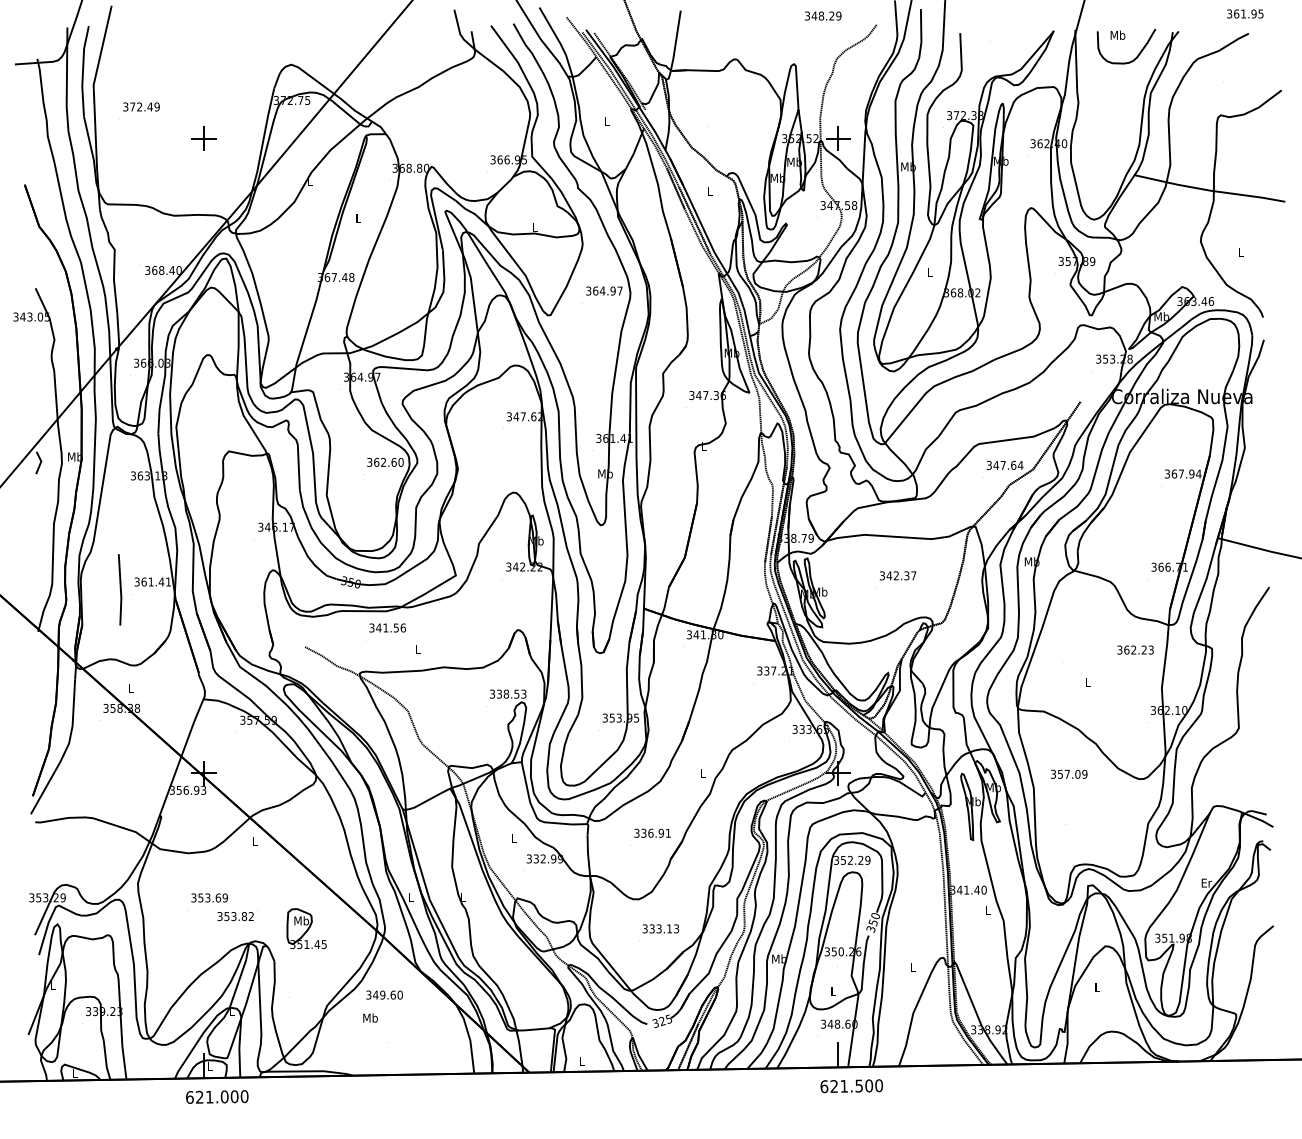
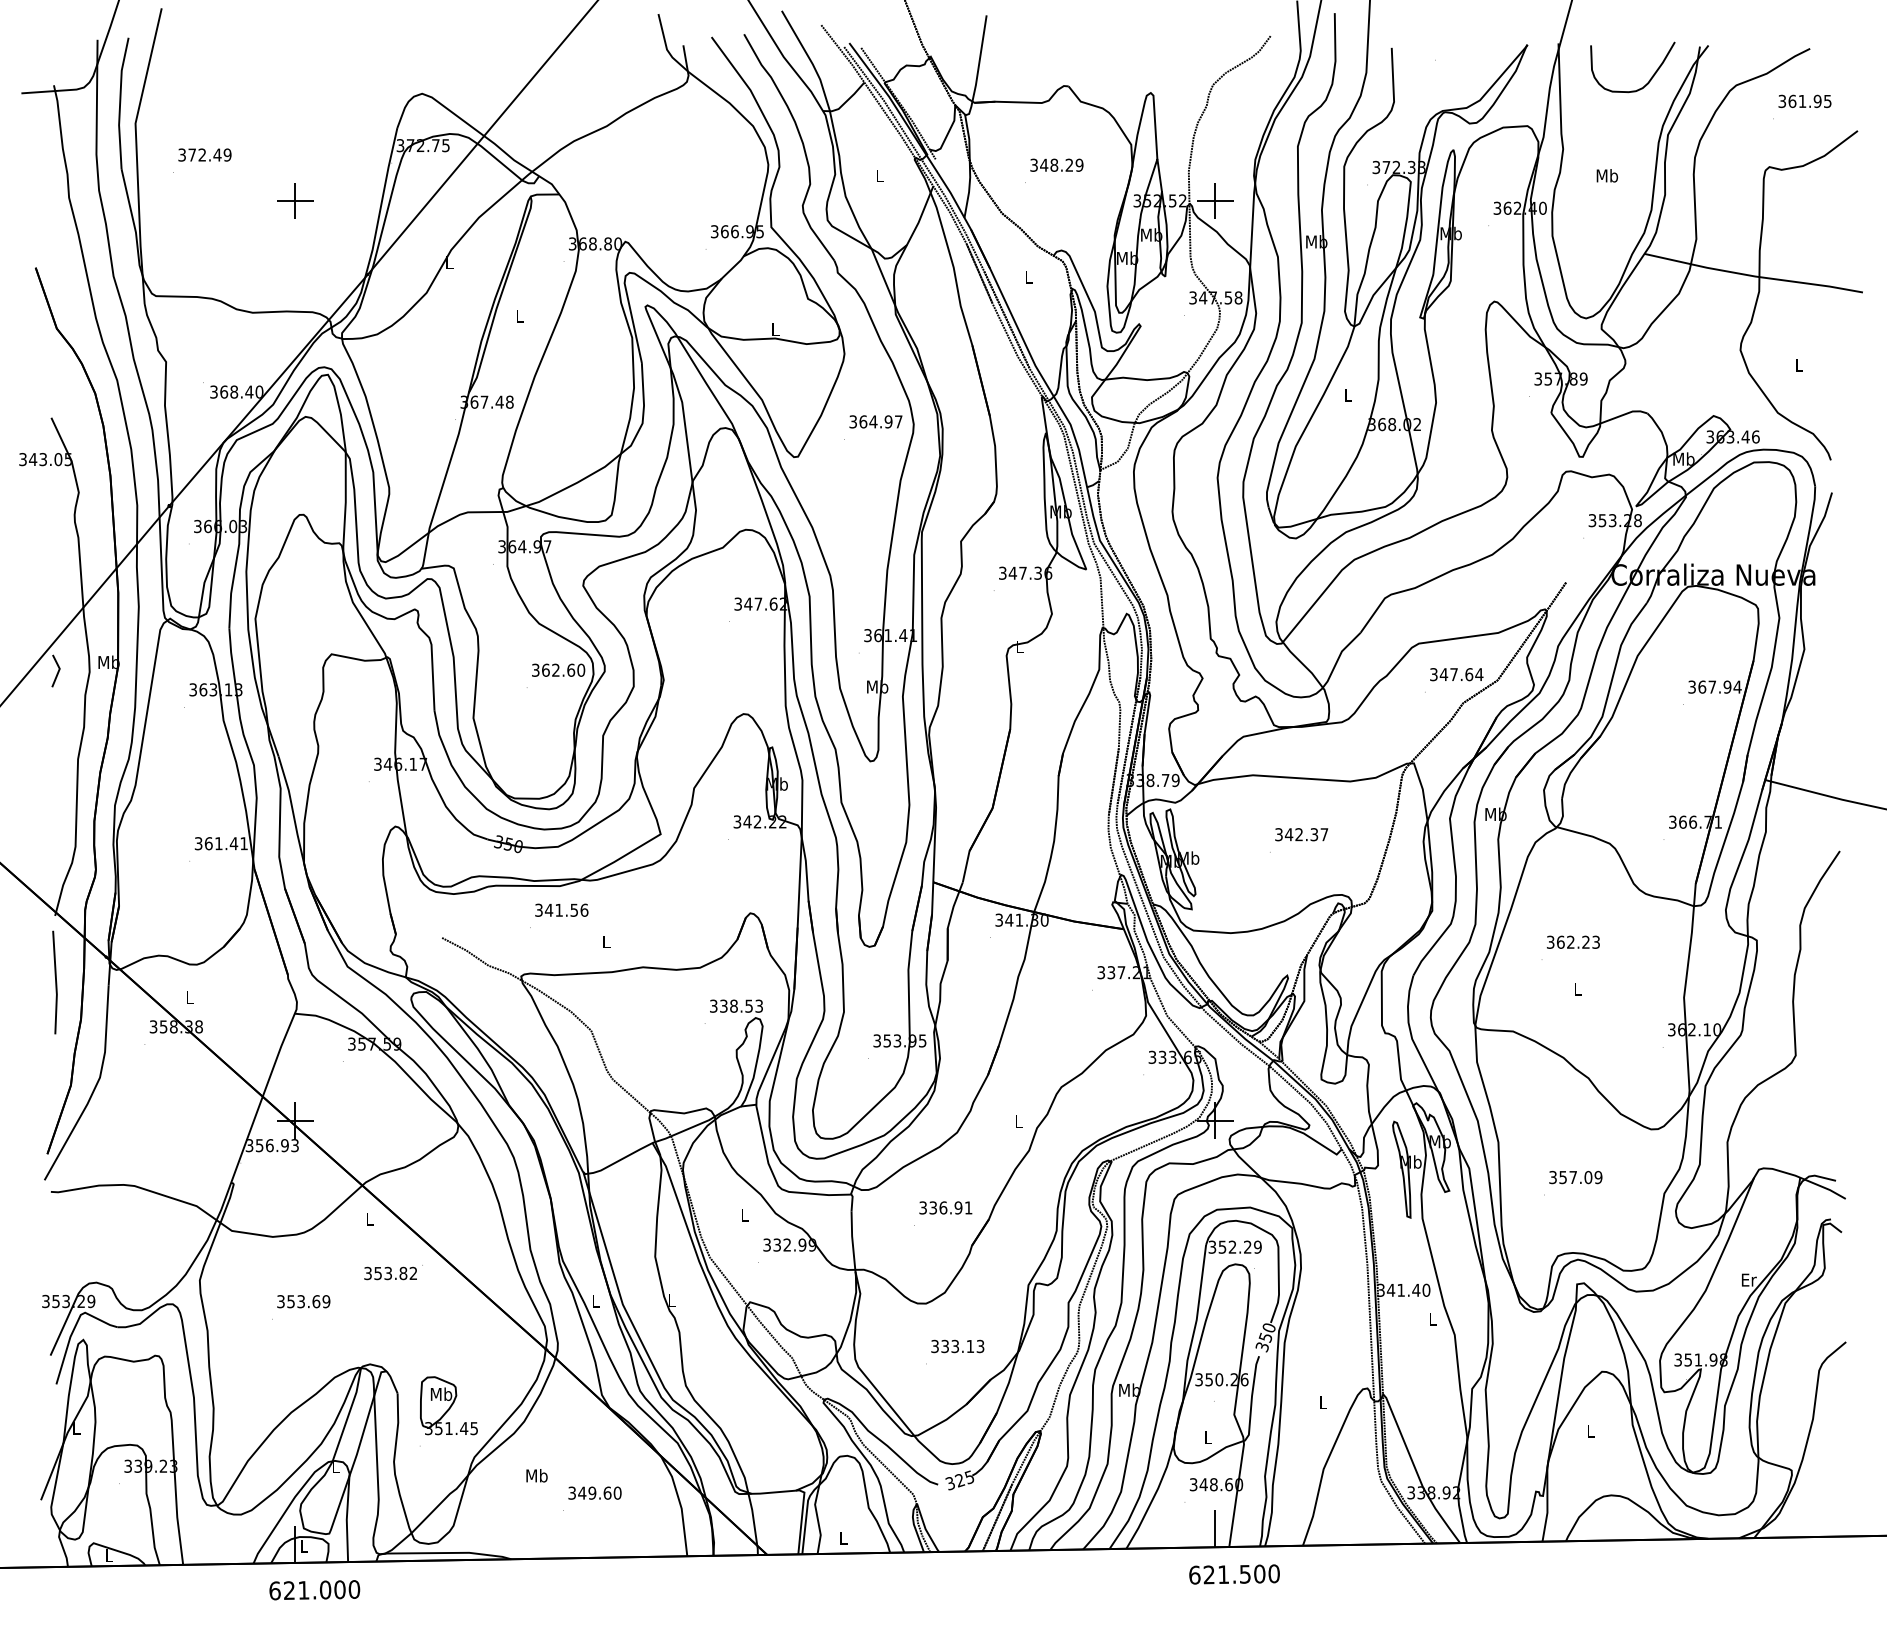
text: (1245, 13) -> (1805, 100), moved
text: (823, 15) -> (1057, 164), moved
text: (1117, 34) -> (1606, 174), moved
line: (120, 589) -> (55, 982), moved
text: (1135, 649) -> (1573, 941), moved
text: (1069, 773) -> (1576, 1176), moved
text: (237, 915) -> (393, 1271), moved
part: (306, 928) -> (448, 1405), moved
text: (384, 994) -> (594, 1492), moved

